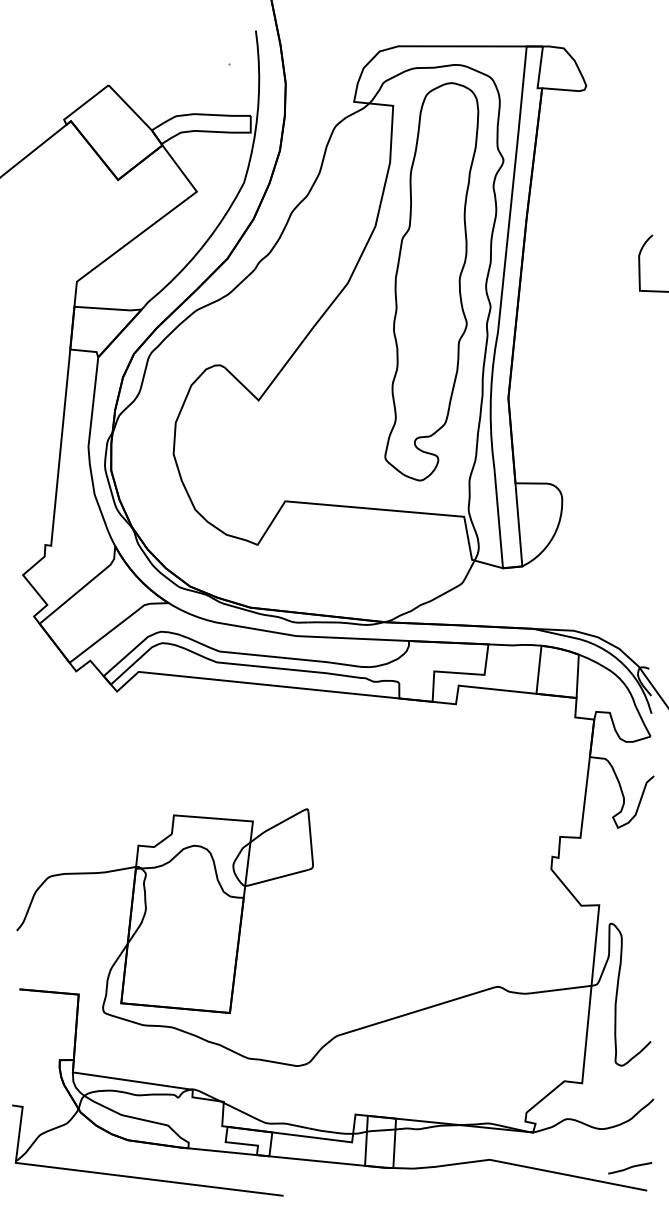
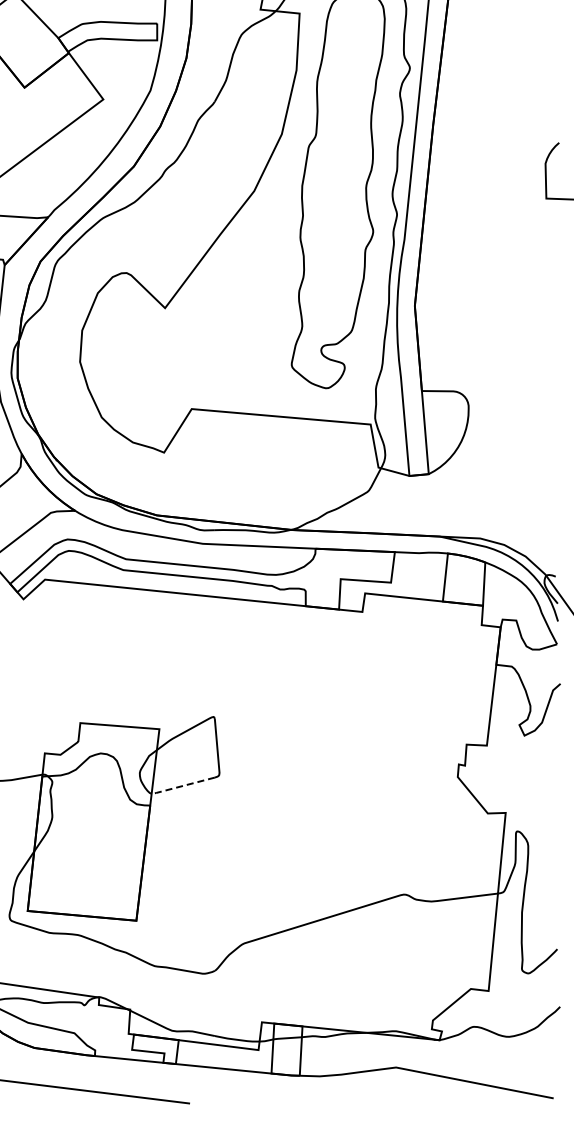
line: (274, 878) -> (180, 786), solid -> dashed
curve: (630, 1168) -> (536, 1076), removed

